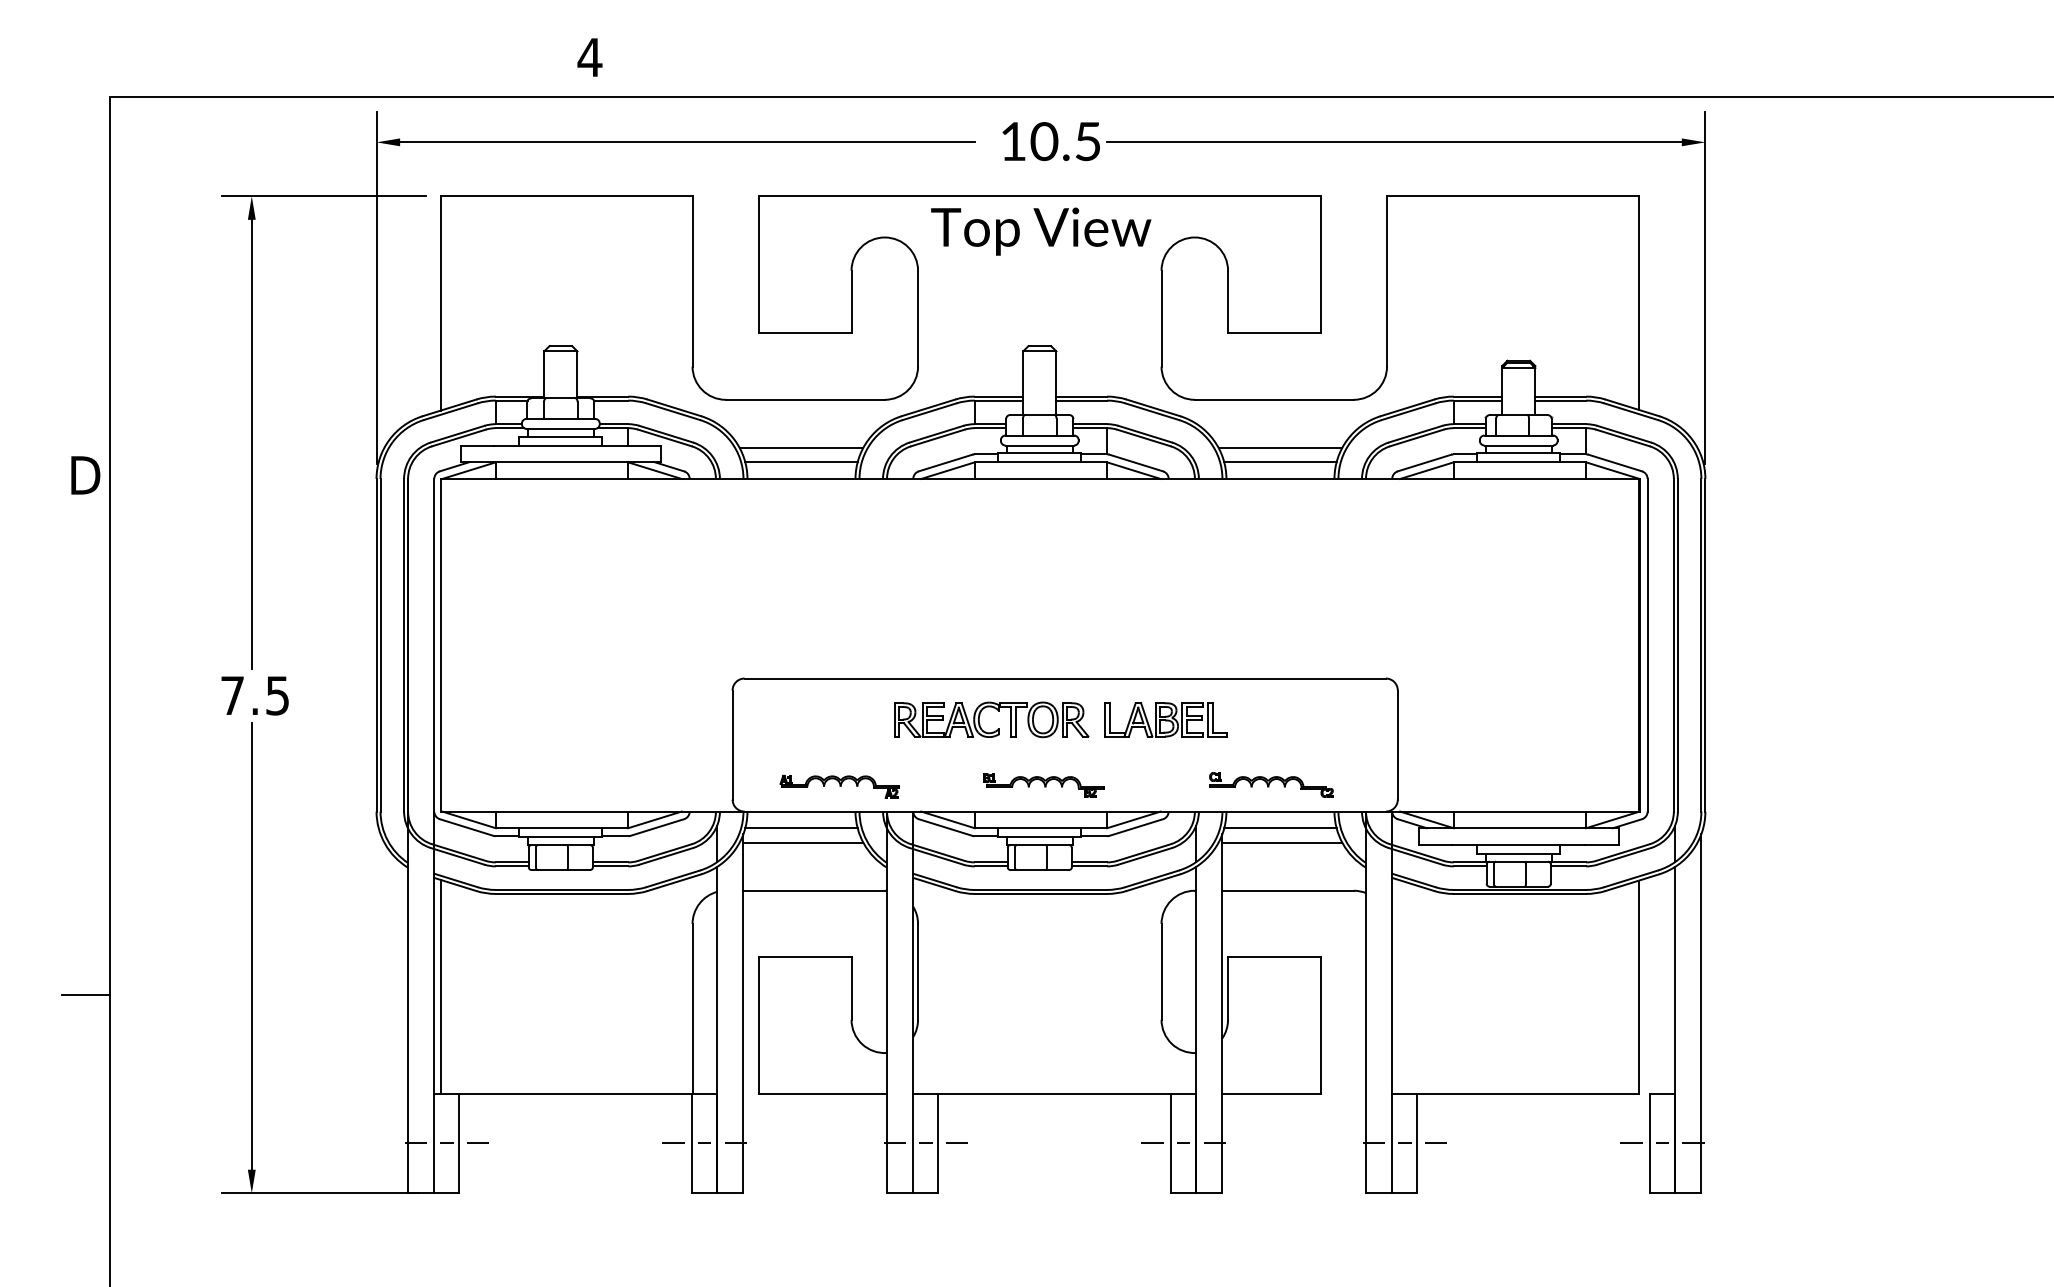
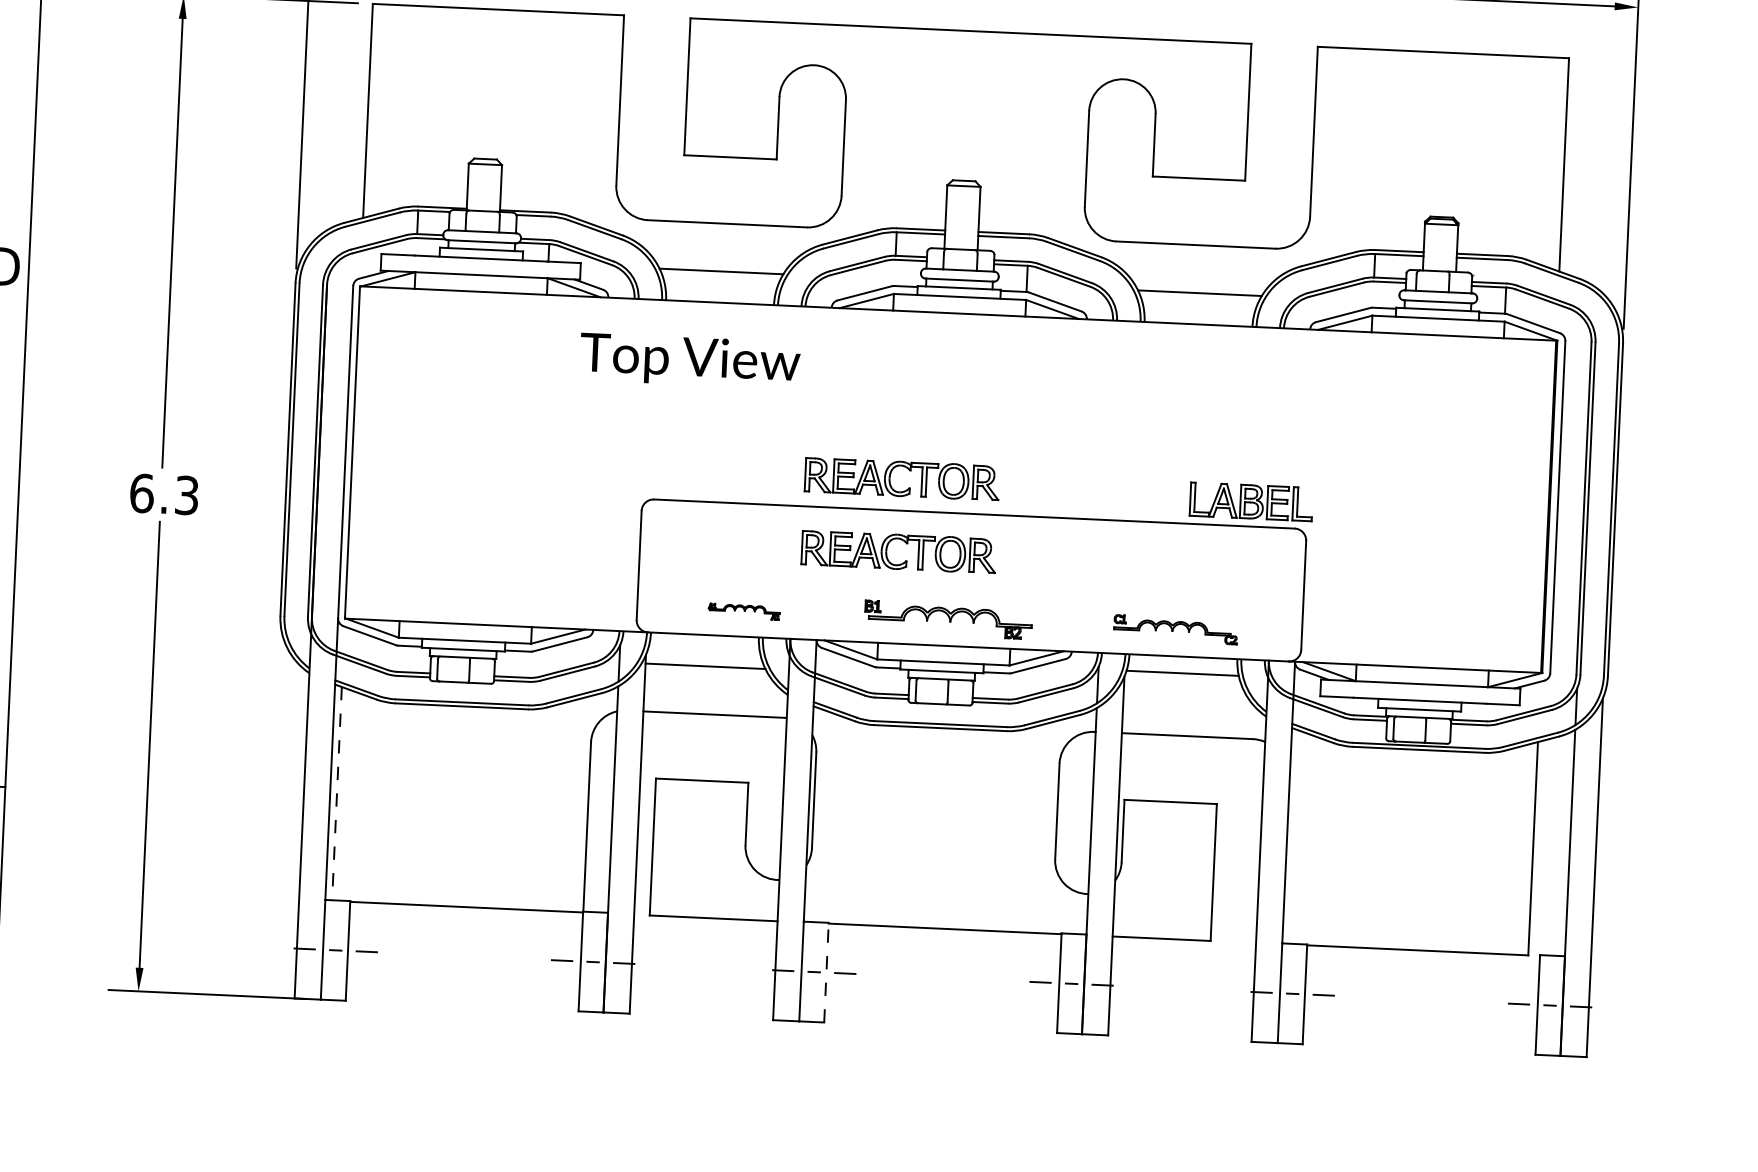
text: (1041, 231) -> (690, 360), moved
line: (801, 462) -> (720, 286), removed
line: (1280, 462) -> (1199, 307), removed
part: (998, 638) -> (909, 471), added
text: (254, 695) -> (163, 494), 7.5 -> 6.3
part: (1165, 719) -> (1250, 501), moved
part: (1043, 785) -> (947, 619), size x1.4
part: (839, 786) -> (744, 611), size x0.6
line: (801, 828) -> (704, 651), removed
line: (1282, 842) -> (1184, 687), removed
line: (441, 986) -> (337, 793), solid -> dashed
line: (938, 1143) -> (826, 972), solid -> dashed

